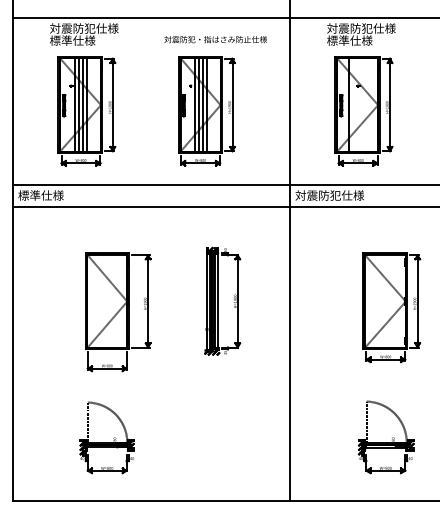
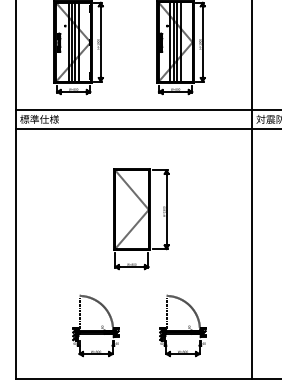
part: (222, 300) -> (194, 208), removed
part: (118, 312) -> (141, 219), moved
part: (208, 437) -> (182, 325), added

